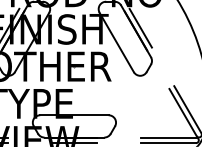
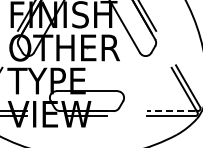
line: (168, 137) -> (170, 111), solid -> dashed

